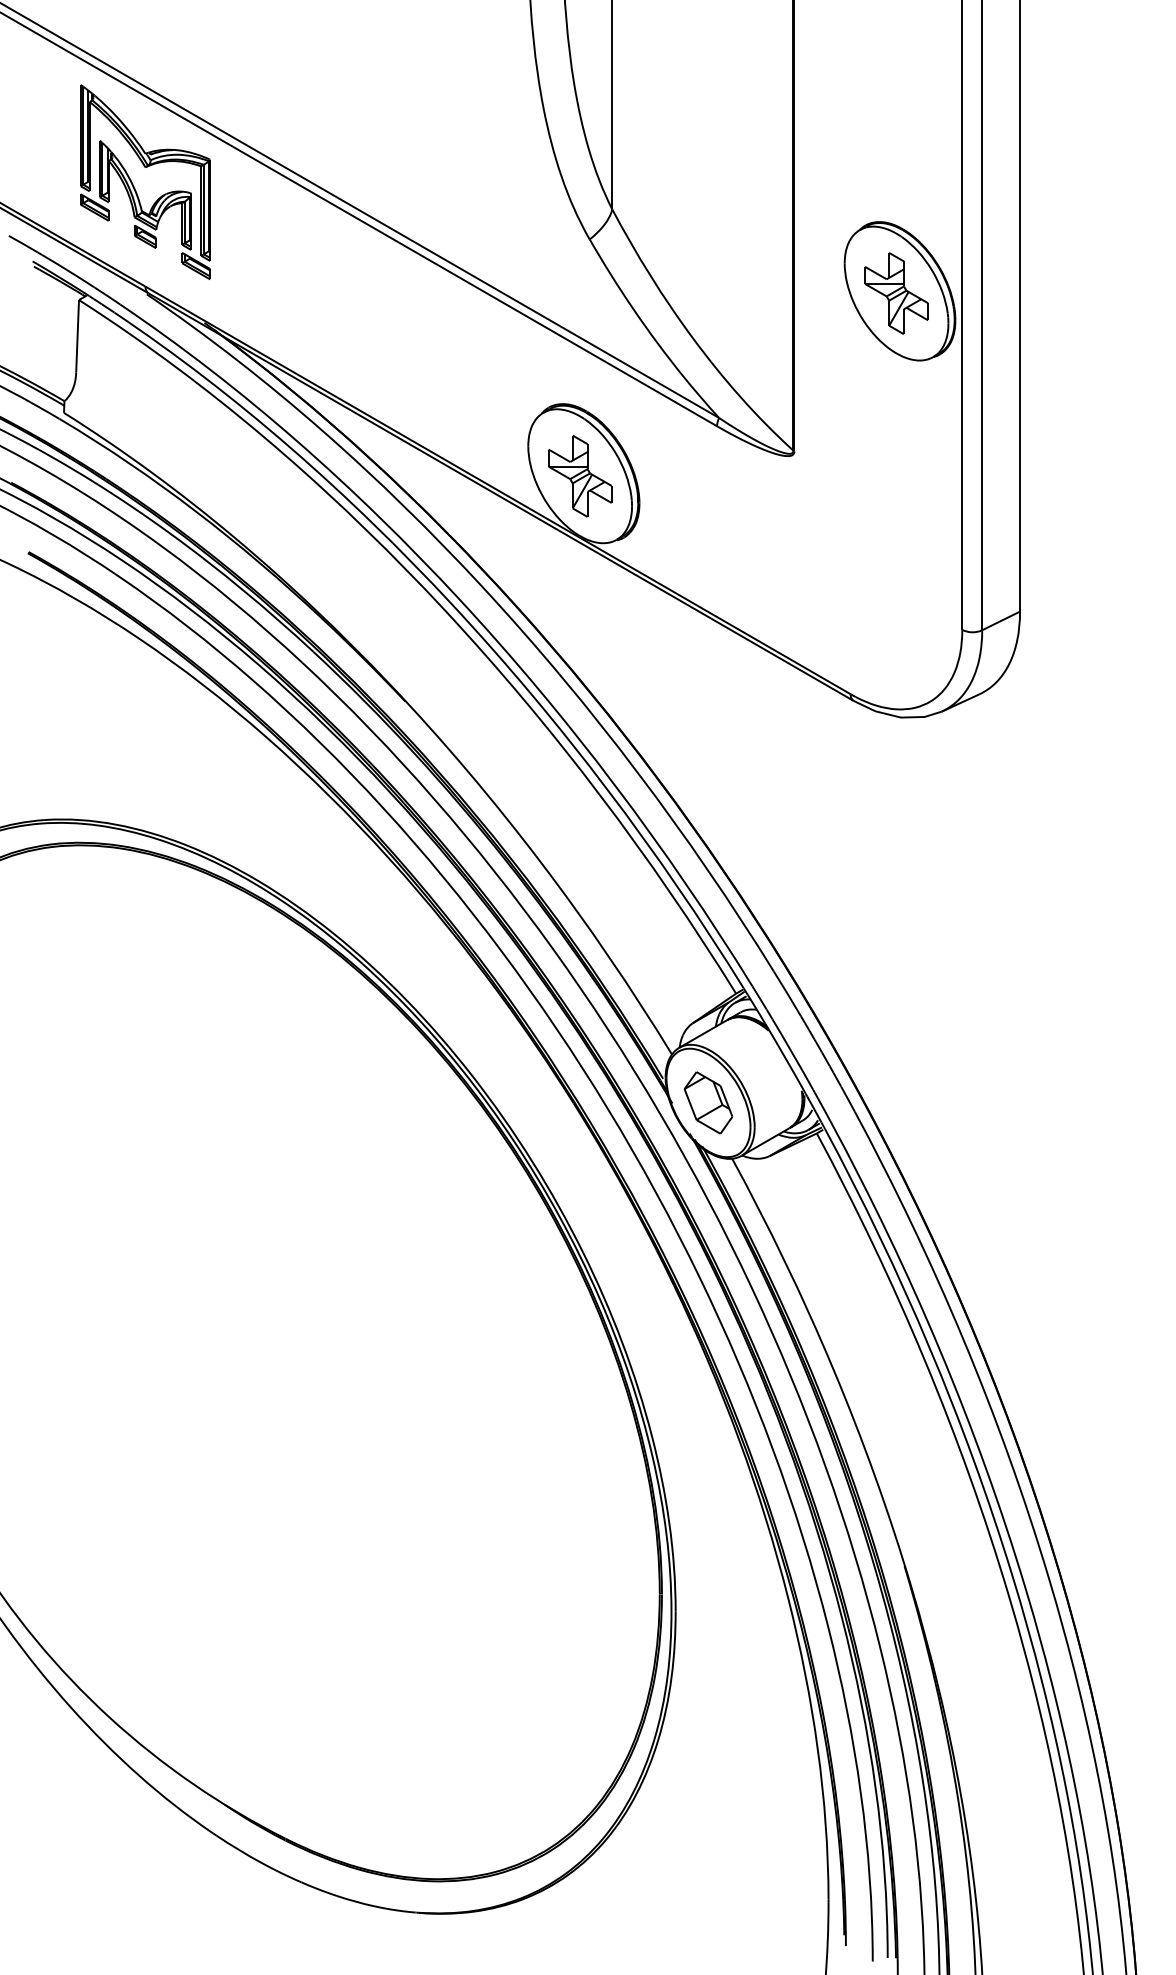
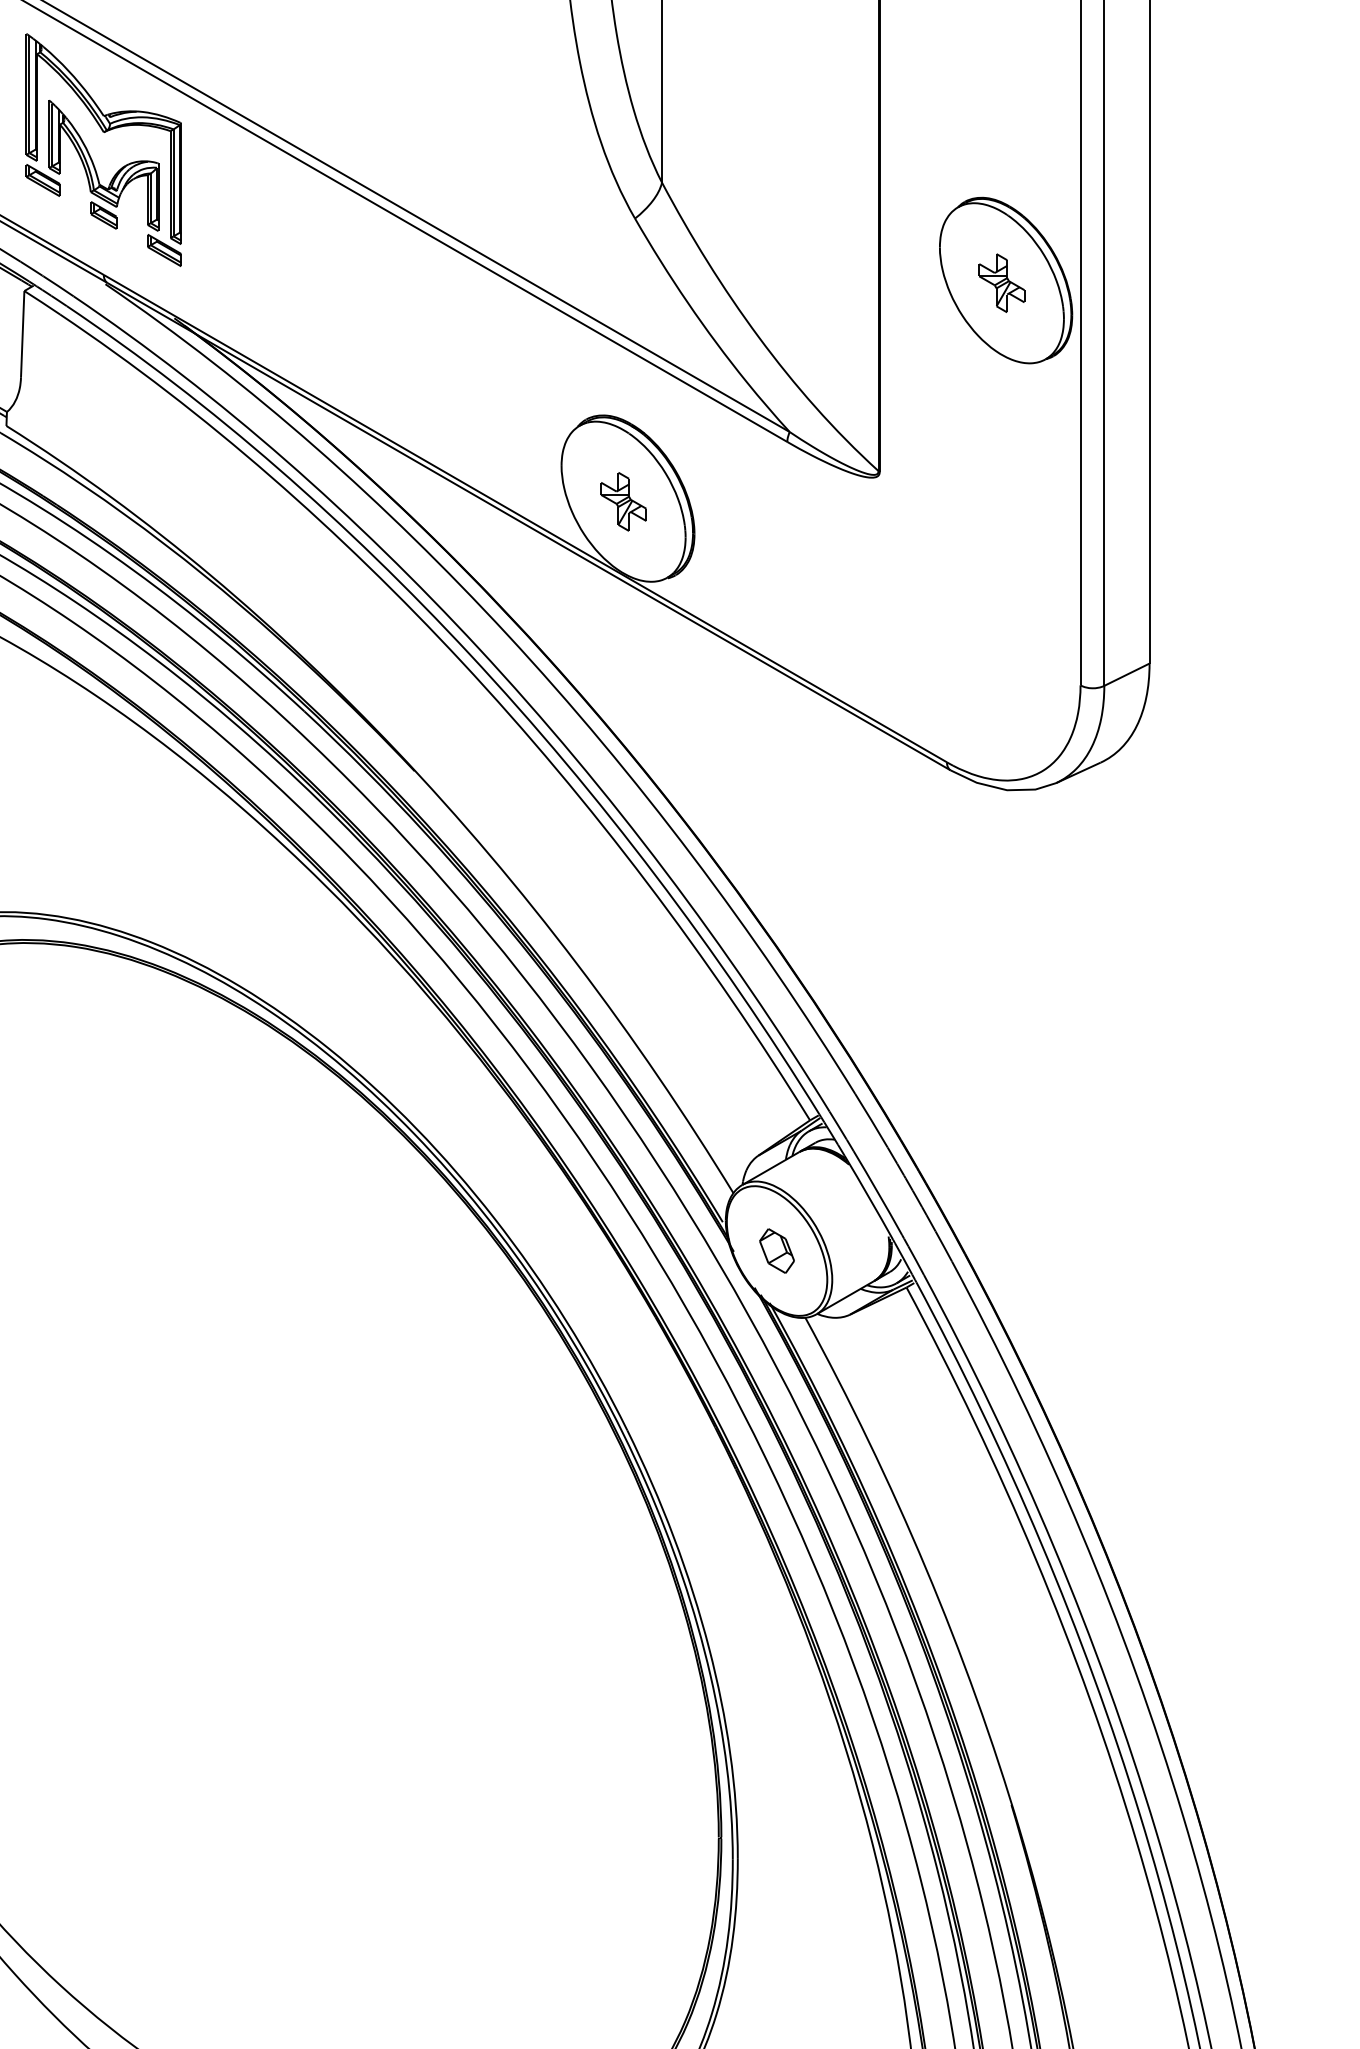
part: (896, 293) -> (1001, 283), size x0.6
part: (580, 476) -> (624, 502), size x0.6
part: (708, 1102) -> (777, 1250), size x0.6

